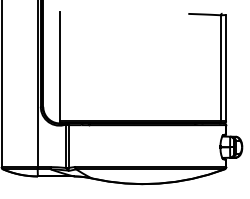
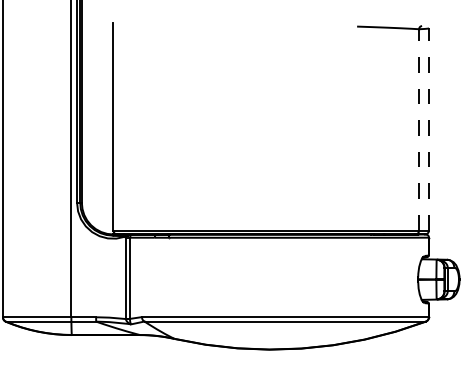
line: (220, 67) -> (418, 128), solid -> dashed
line: (226, 67) -> (429, 128), solid -> dashed

